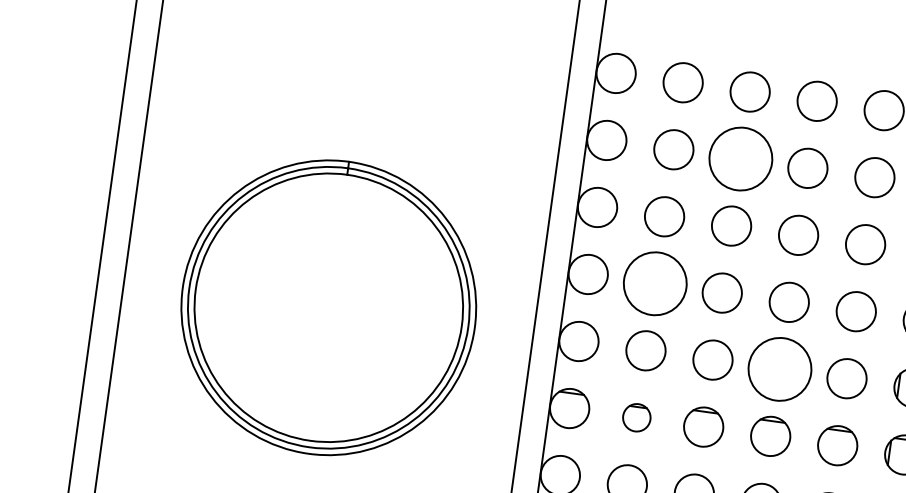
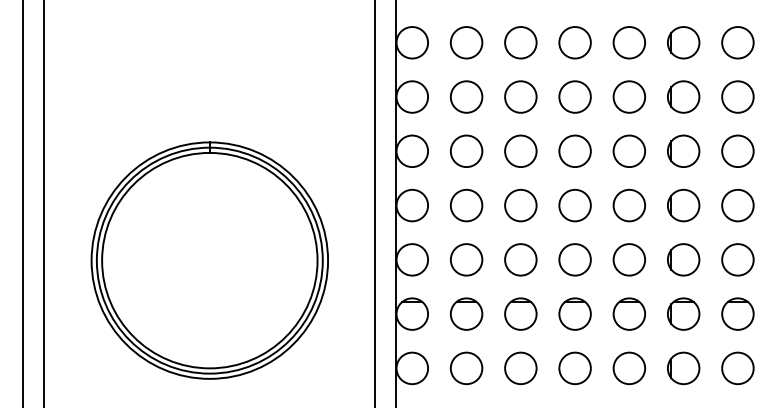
circle: (740, 158) -> (520, 96), size x0.62
circle: (655, 283) -> (466, 205), size x0.62
circle: (779, 368) -> (574, 259), size x0.62
part: (636, 417) -> (466, 313), size x1.43

